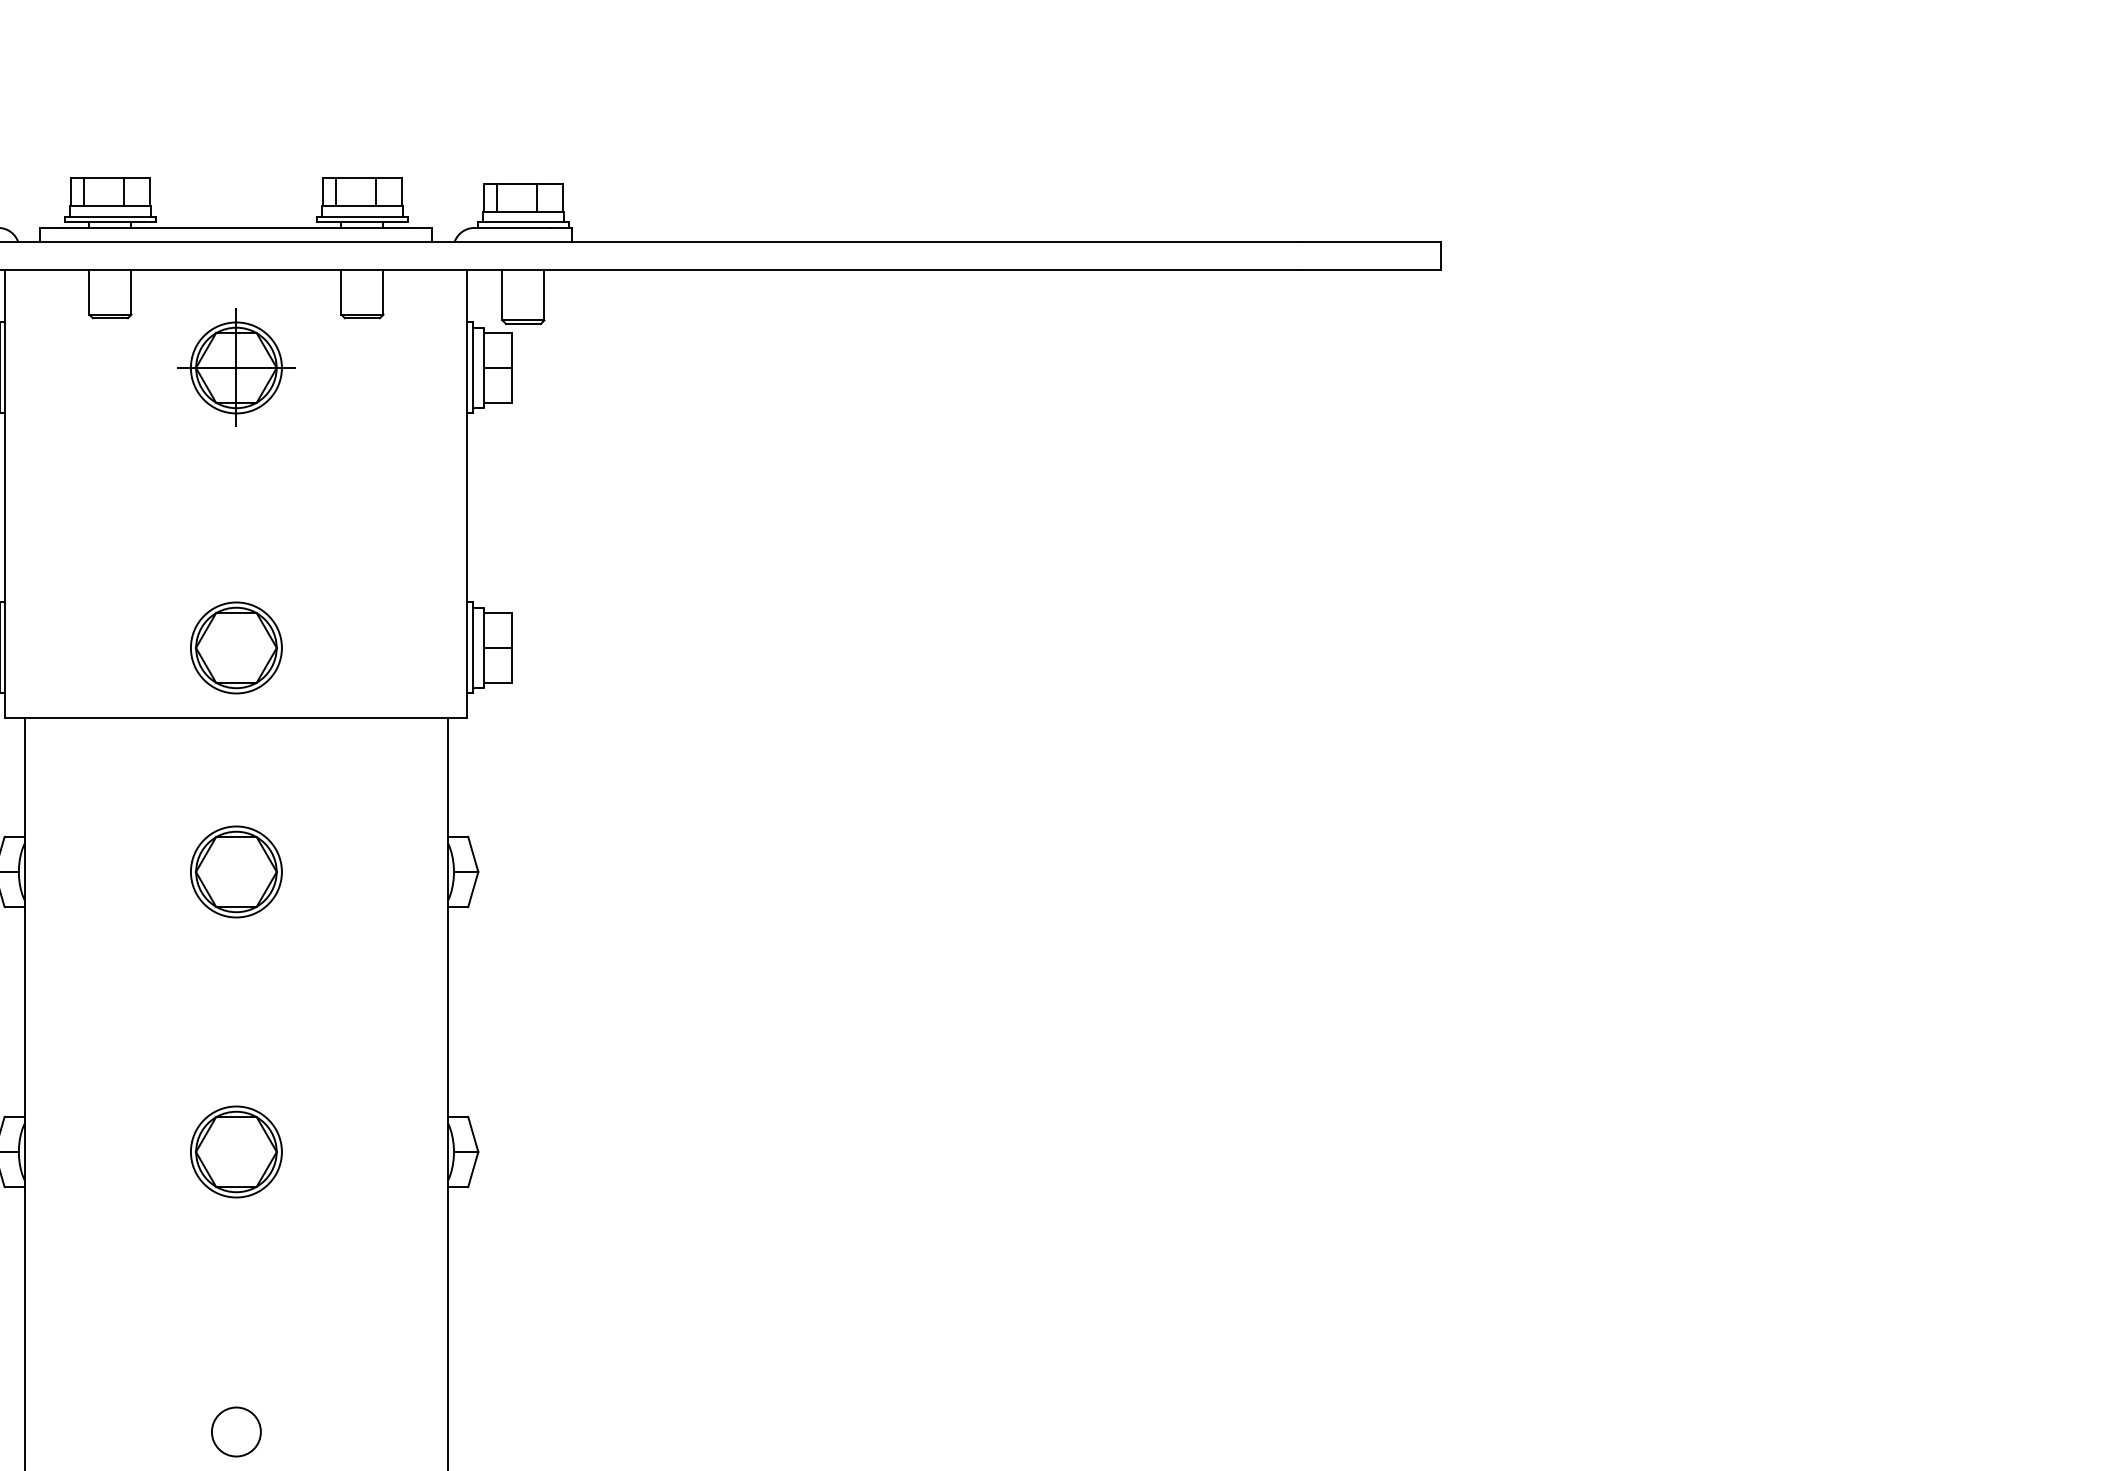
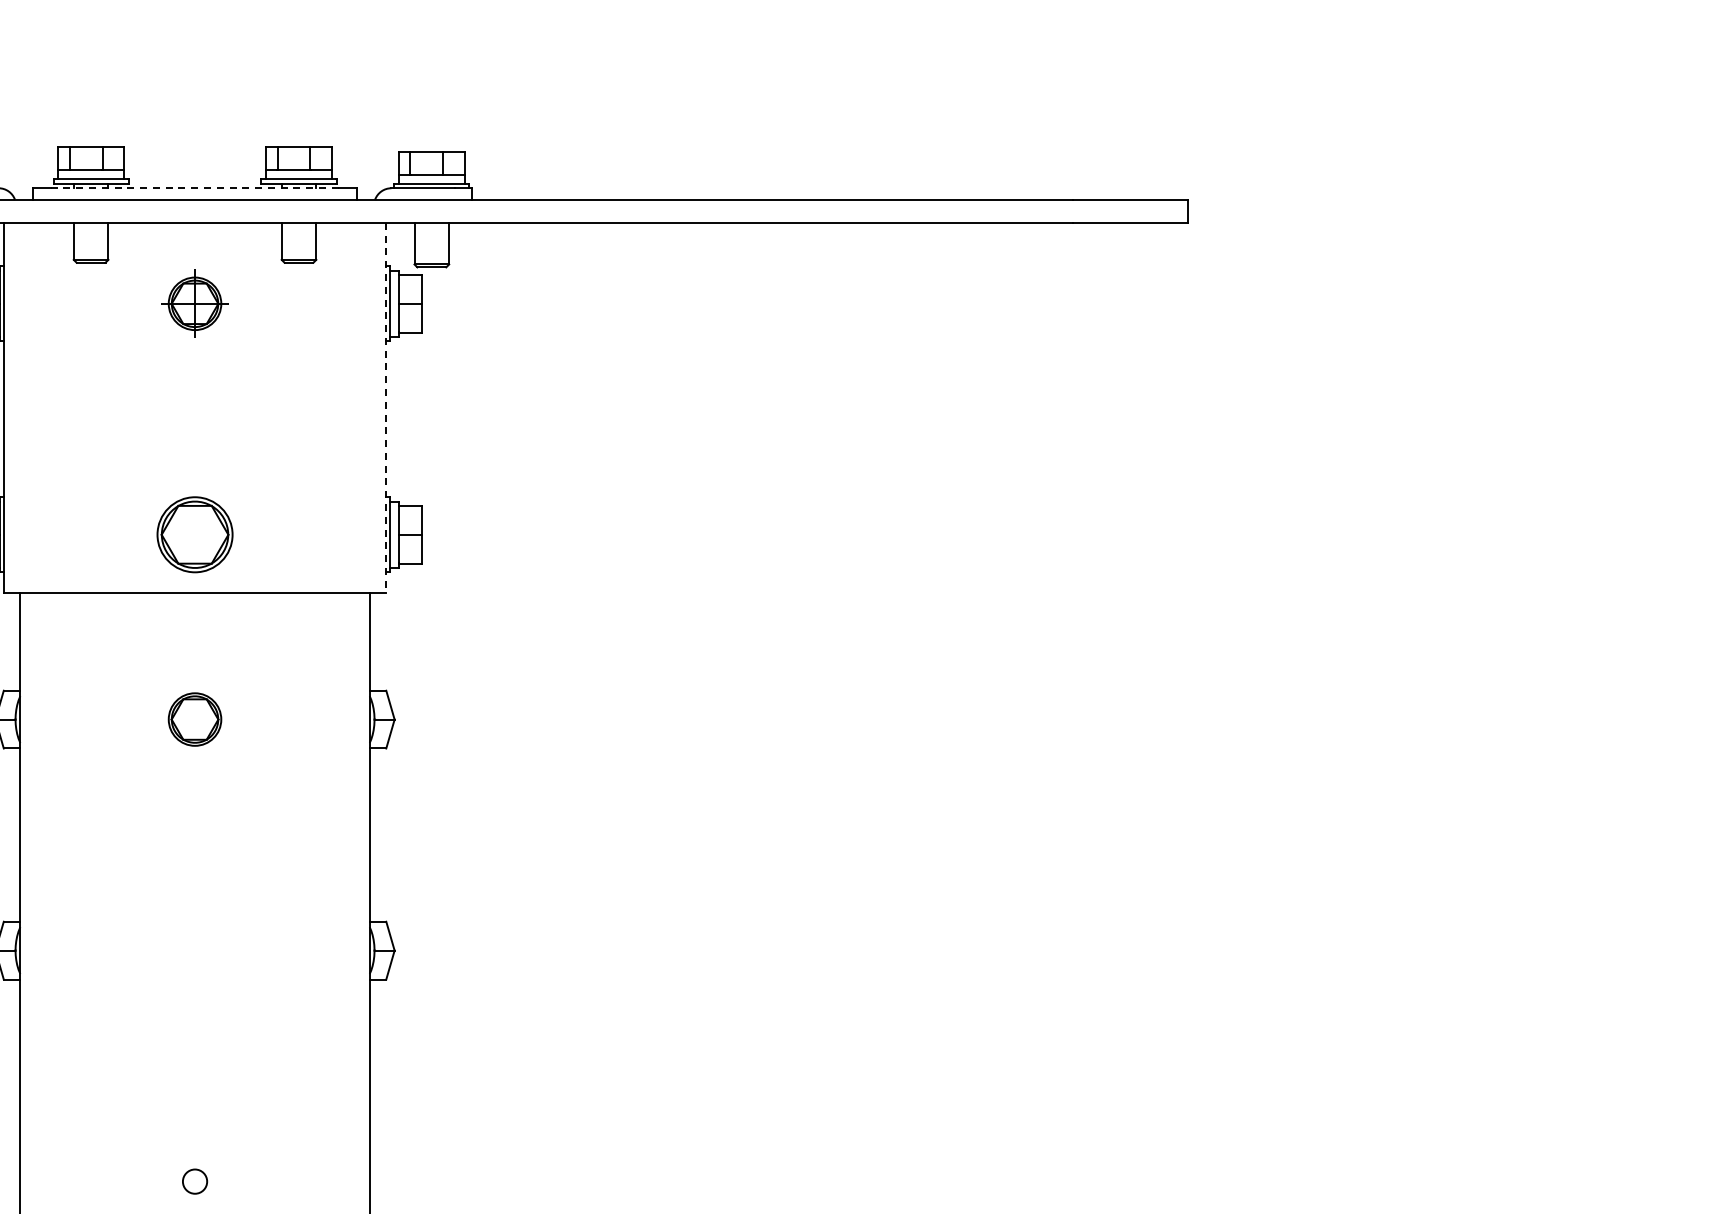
line: (236, 228) -> (195, 188), solid -> dashed
part: (235, 367) -> (194, 303), size x0.7
line: (467, 493) -> (385, 407), solid -> dashed
part: (235, 871) -> (194, 719), size x0.7
part: (235, 1151) -> (194, 950), removed
circle: (235, 1431) -> (194, 1181), size x0.6

